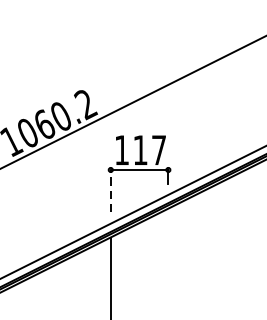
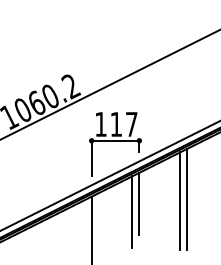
line: (110, 191) -> (91, 158), dashed -> solid
line: (226, 240) -> (187, 199), added
line: (217, 243) -> (180, 201), added
line: (168, 245) -> (139, 203), added
line: (160, 256) -> (132, 212), added

